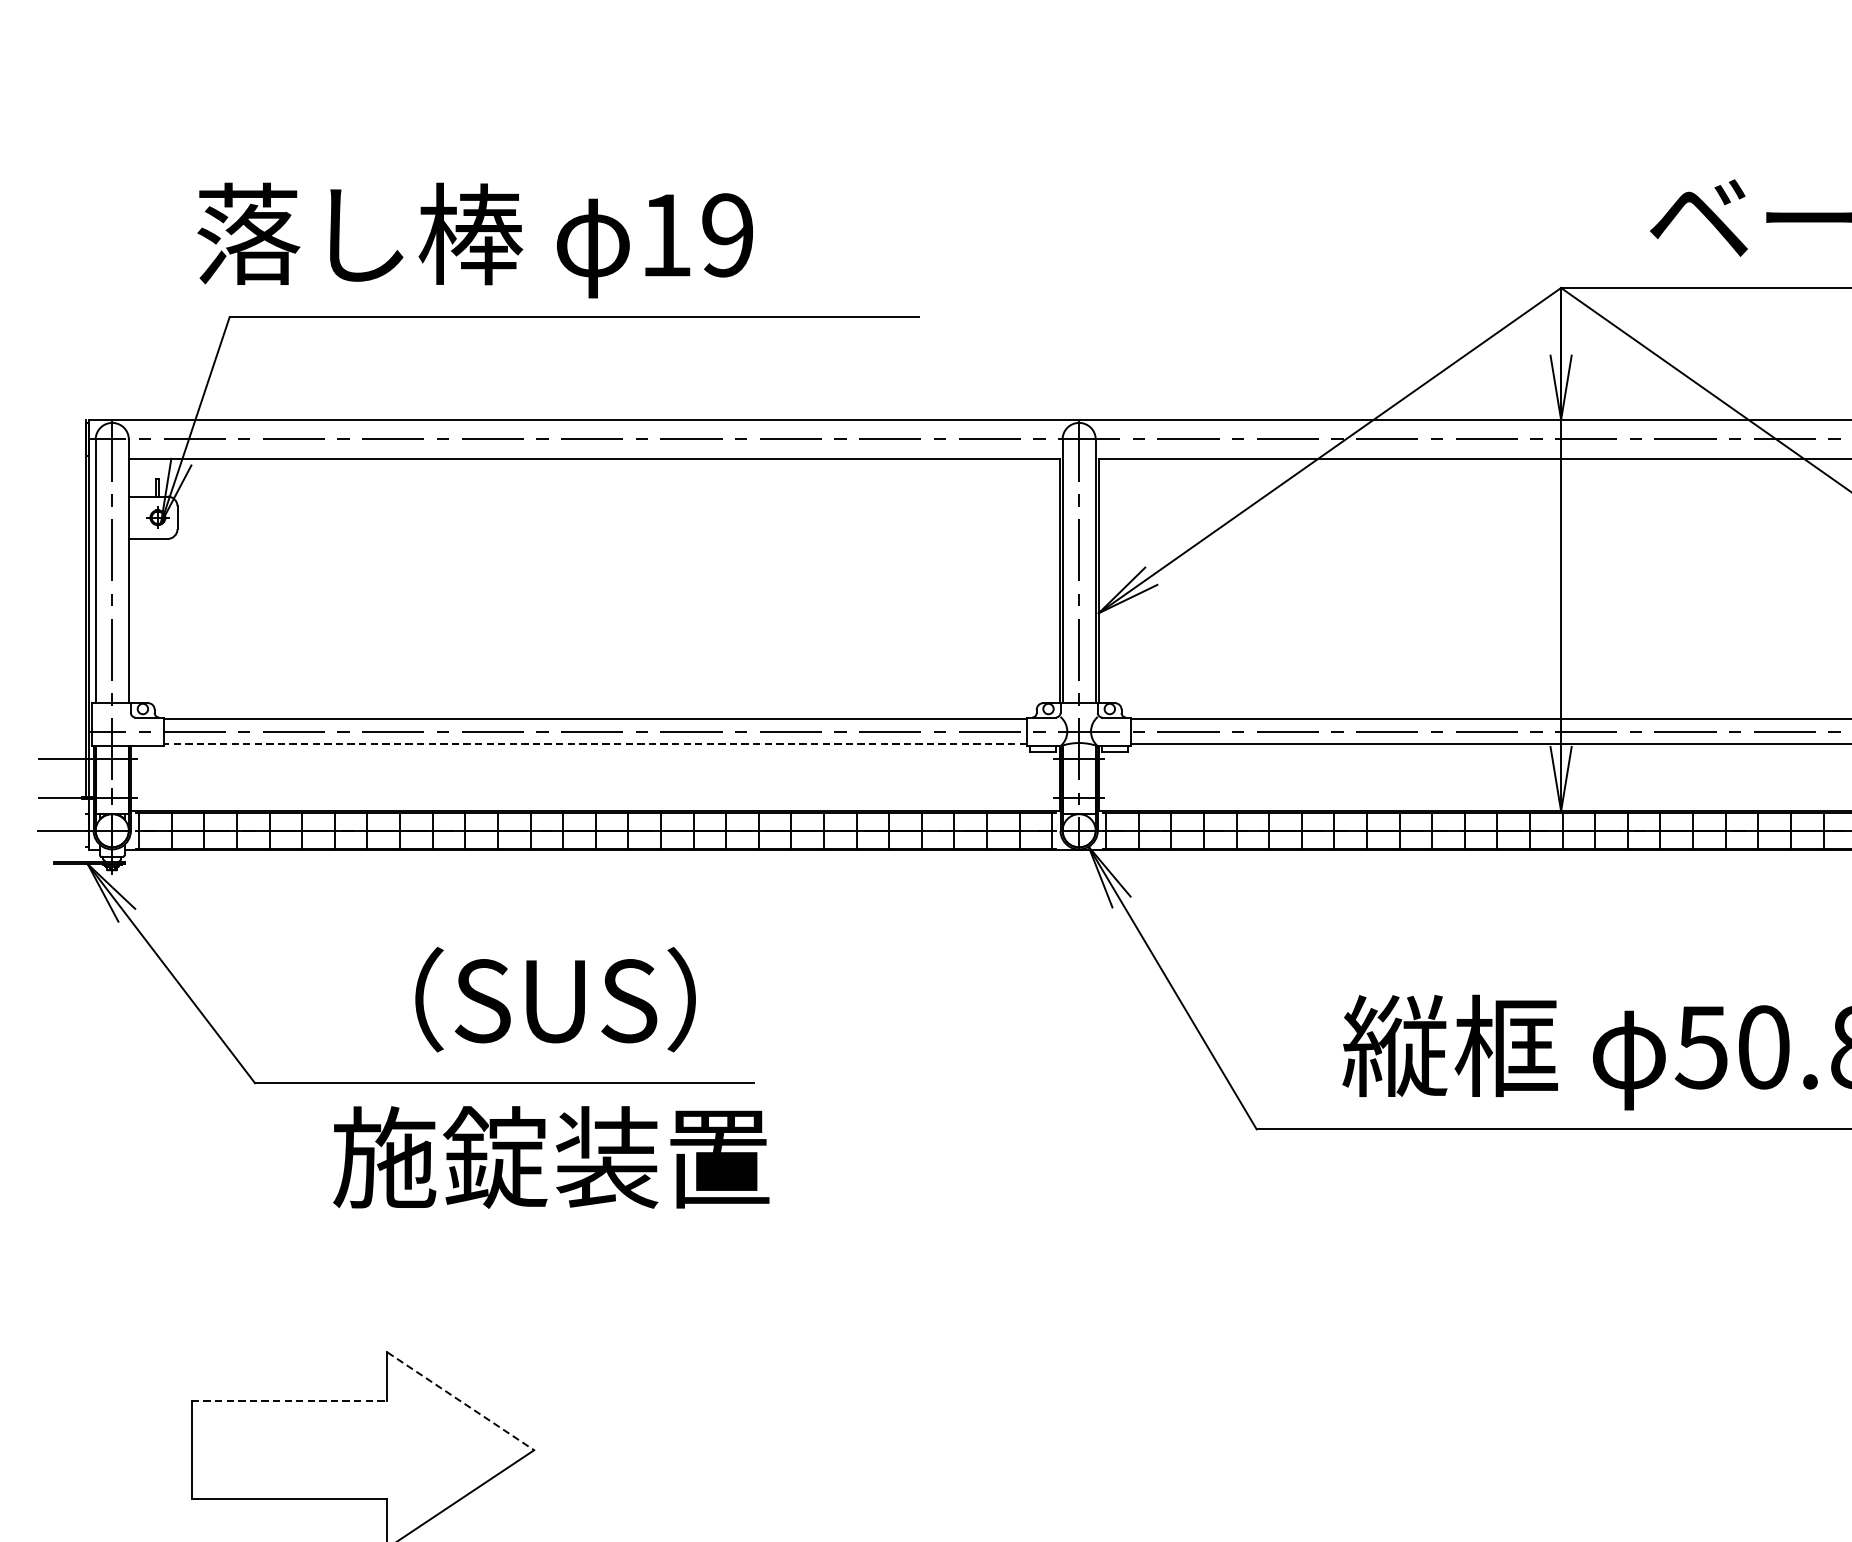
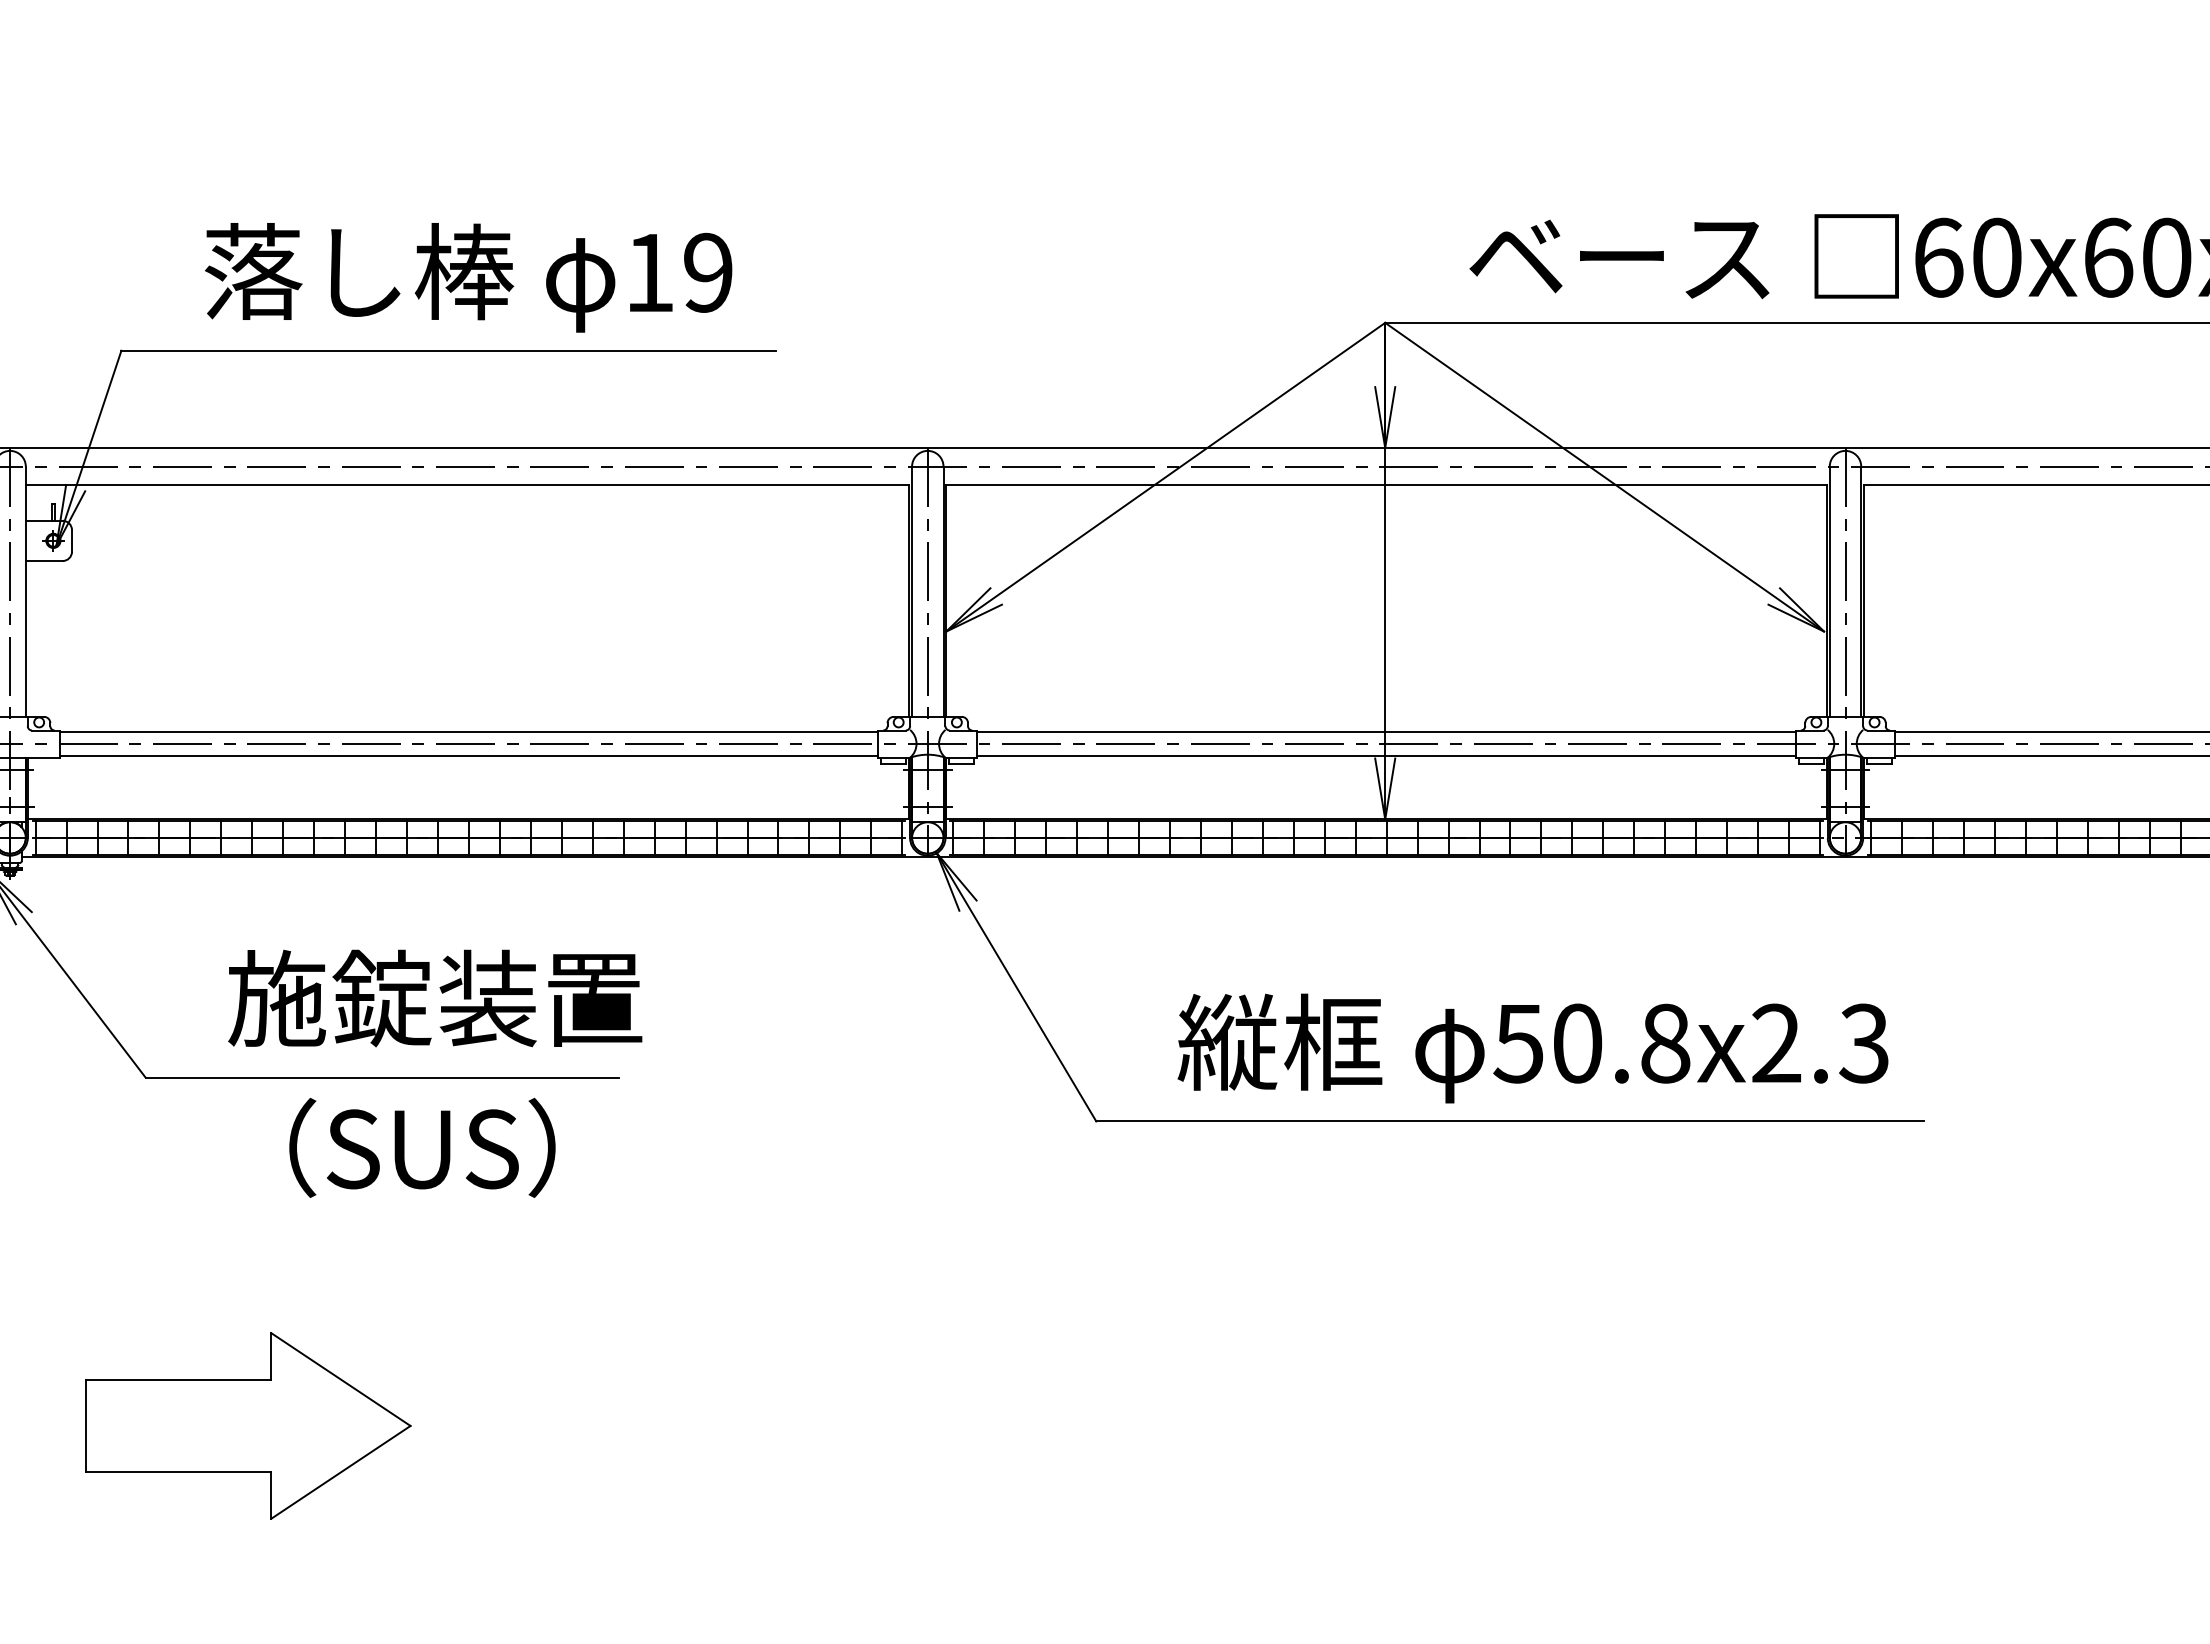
text: (475, 240) -> (468, 277), moved
line: (595, 743) -> (468, 755), dashed -> solid
text: (560, 999) -> (435, 998), （SUS） -> 施錠装置
text: (551, 1156) -> (426, 1147), 施錠装置 -> （SUS）
line: (289, 1401) -> (178, 1379), dashed -> solid
line: (460, 1401) -> (340, 1379), dashed -> solid

